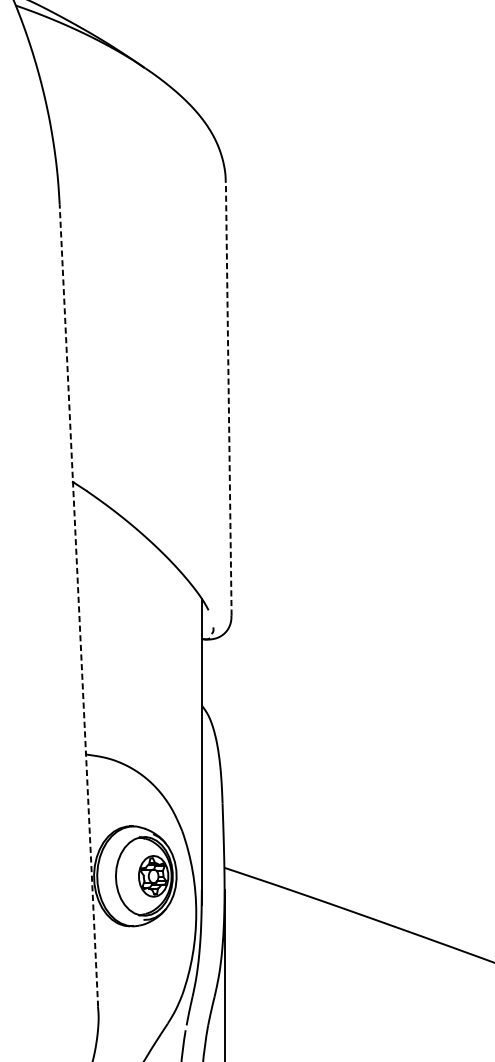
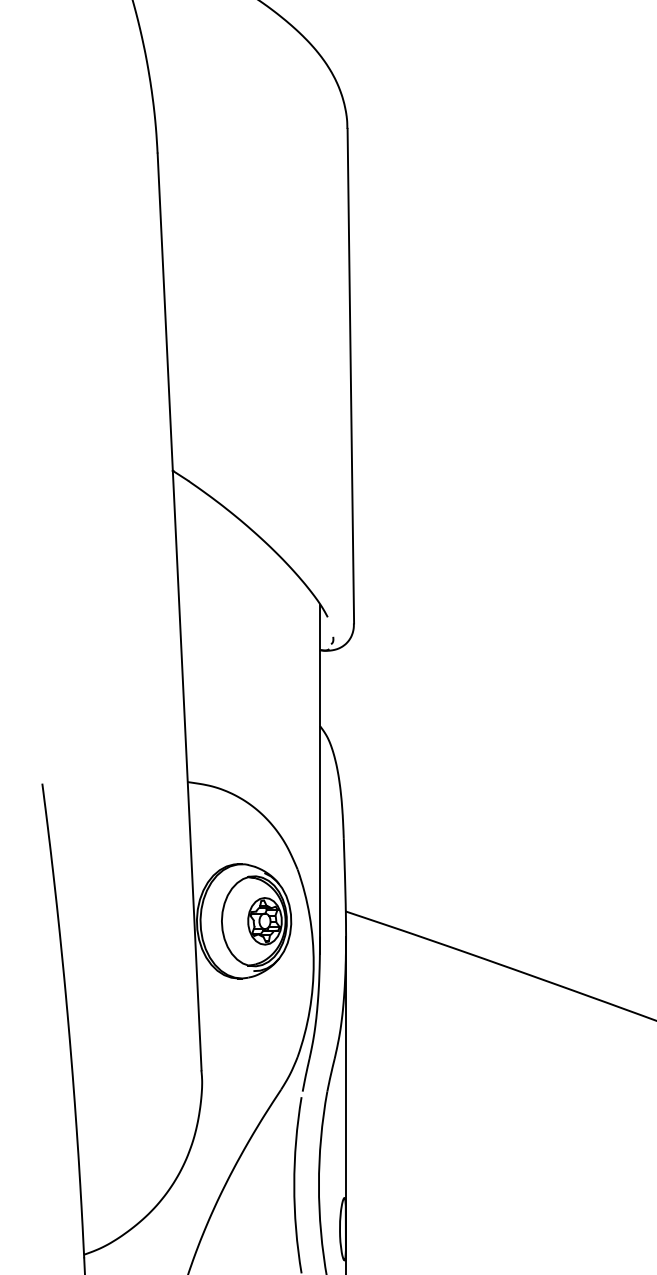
line: (228, 398) -> (350, 375), dashed -> solid
line: (78, 605) -> (179, 611), dashed -> solid

